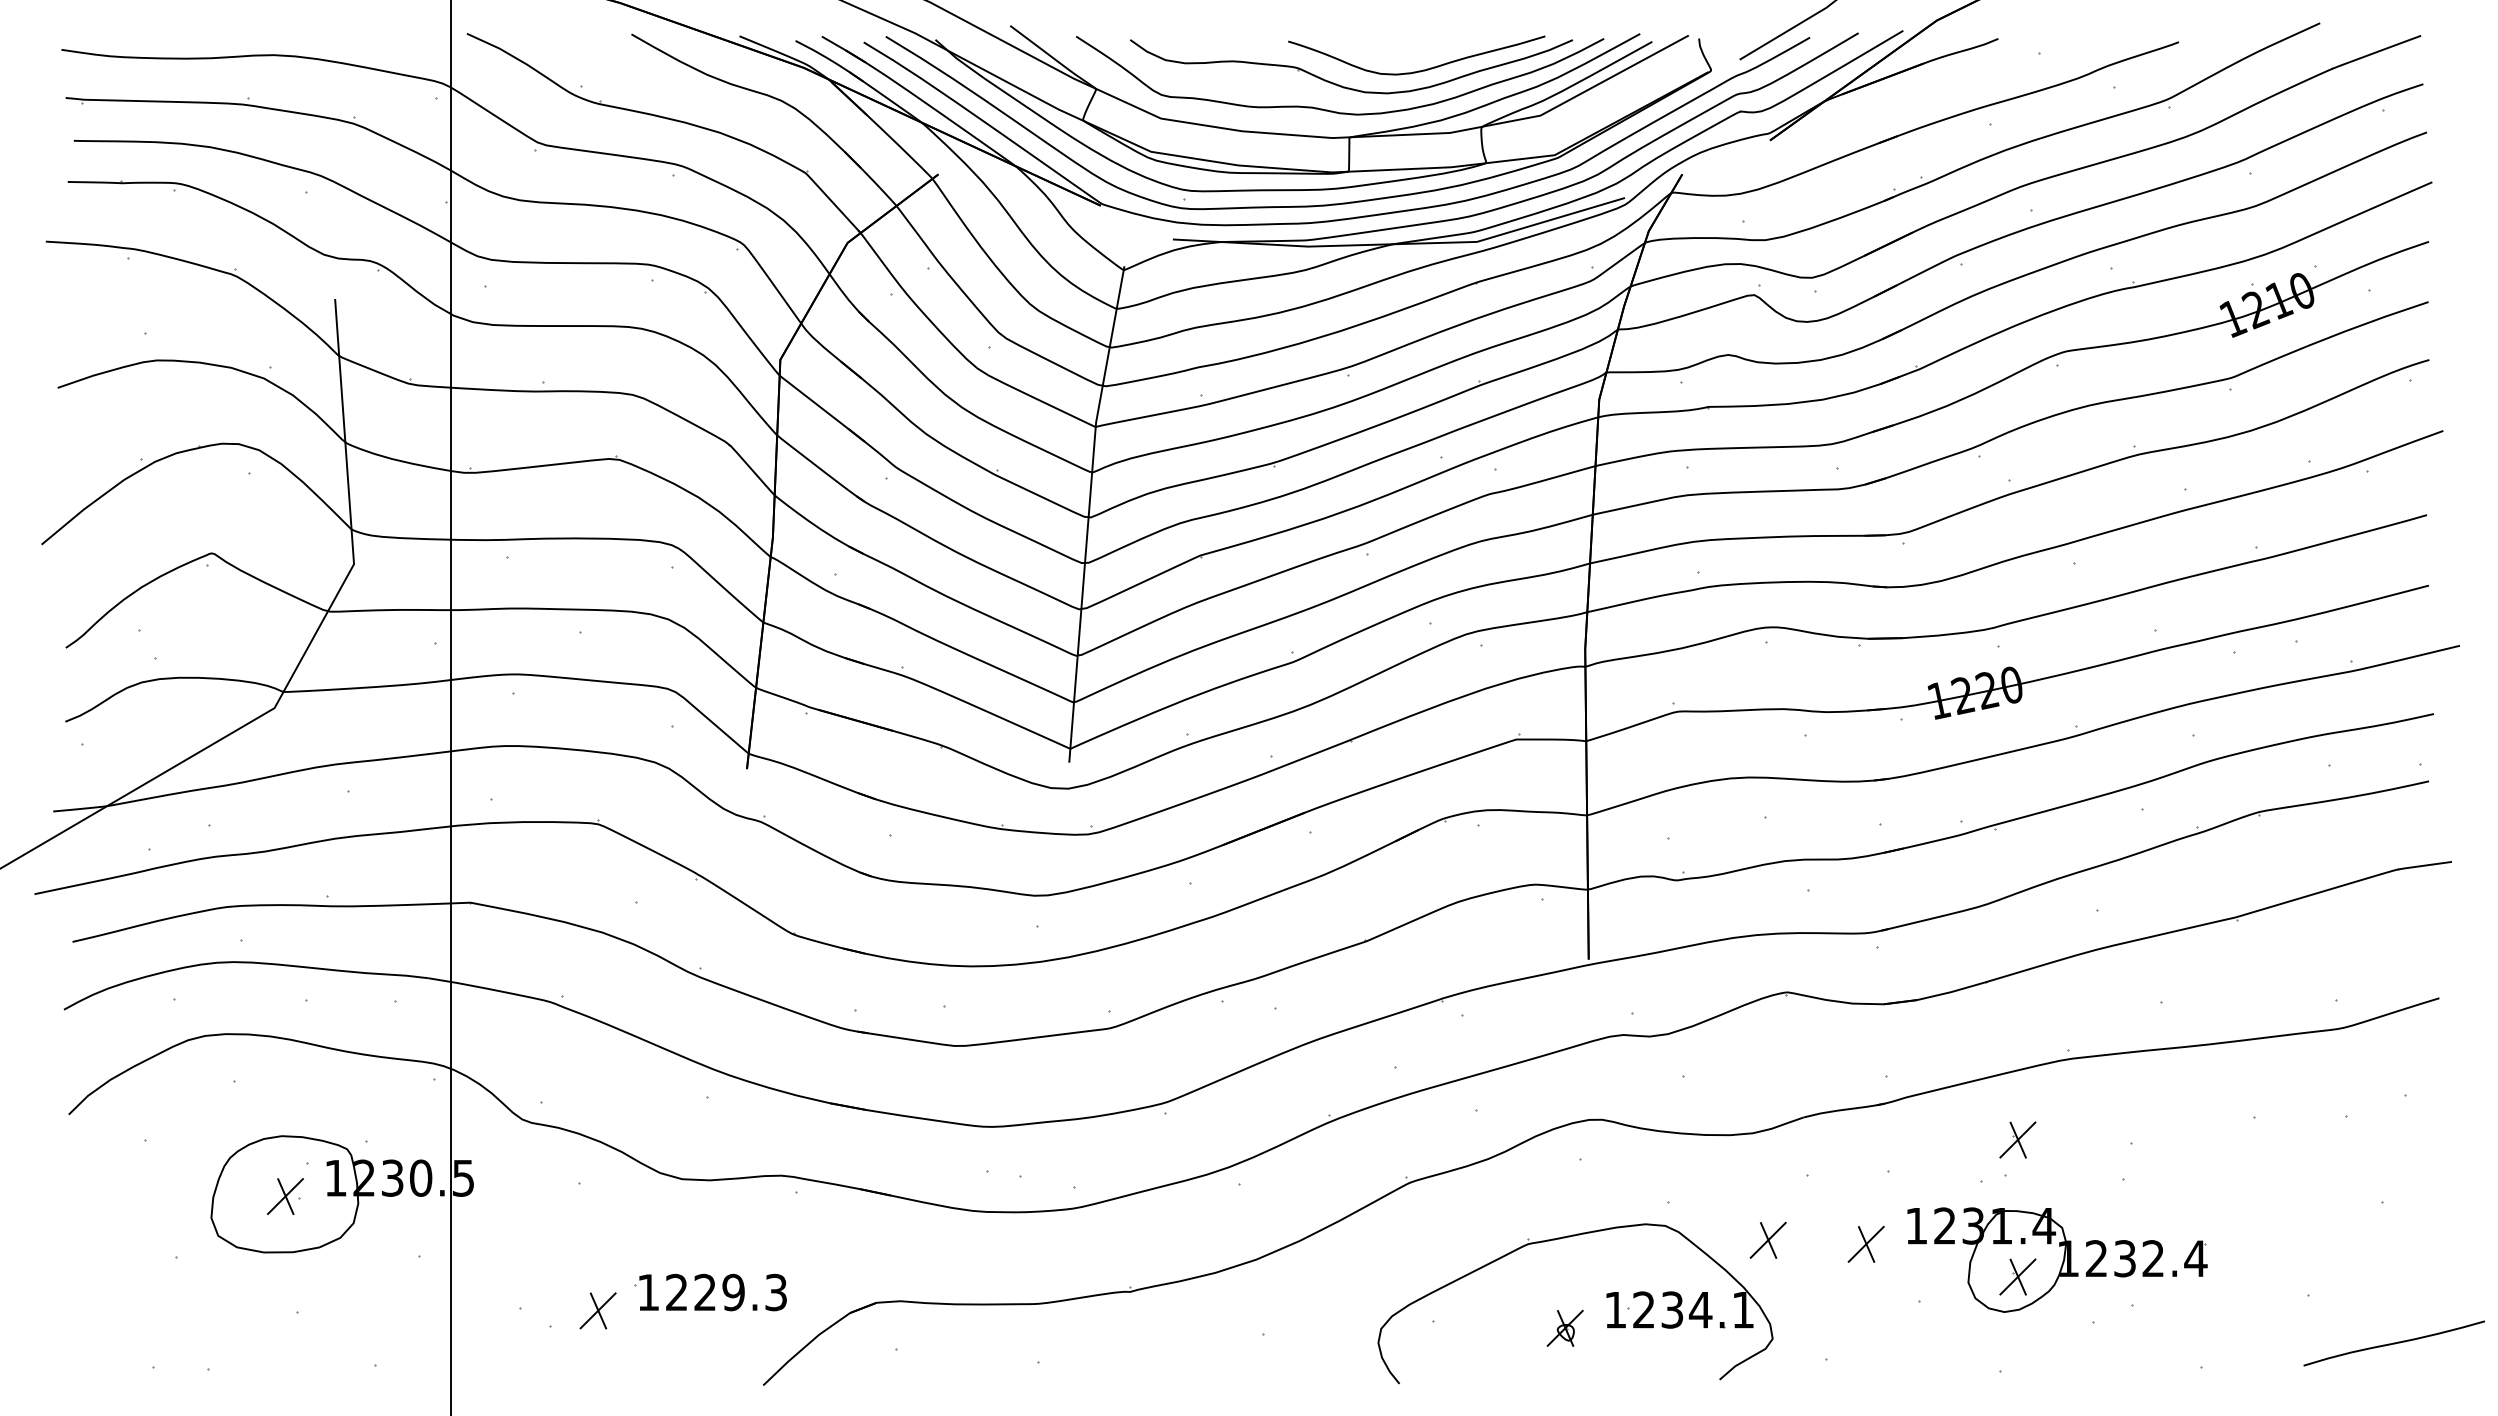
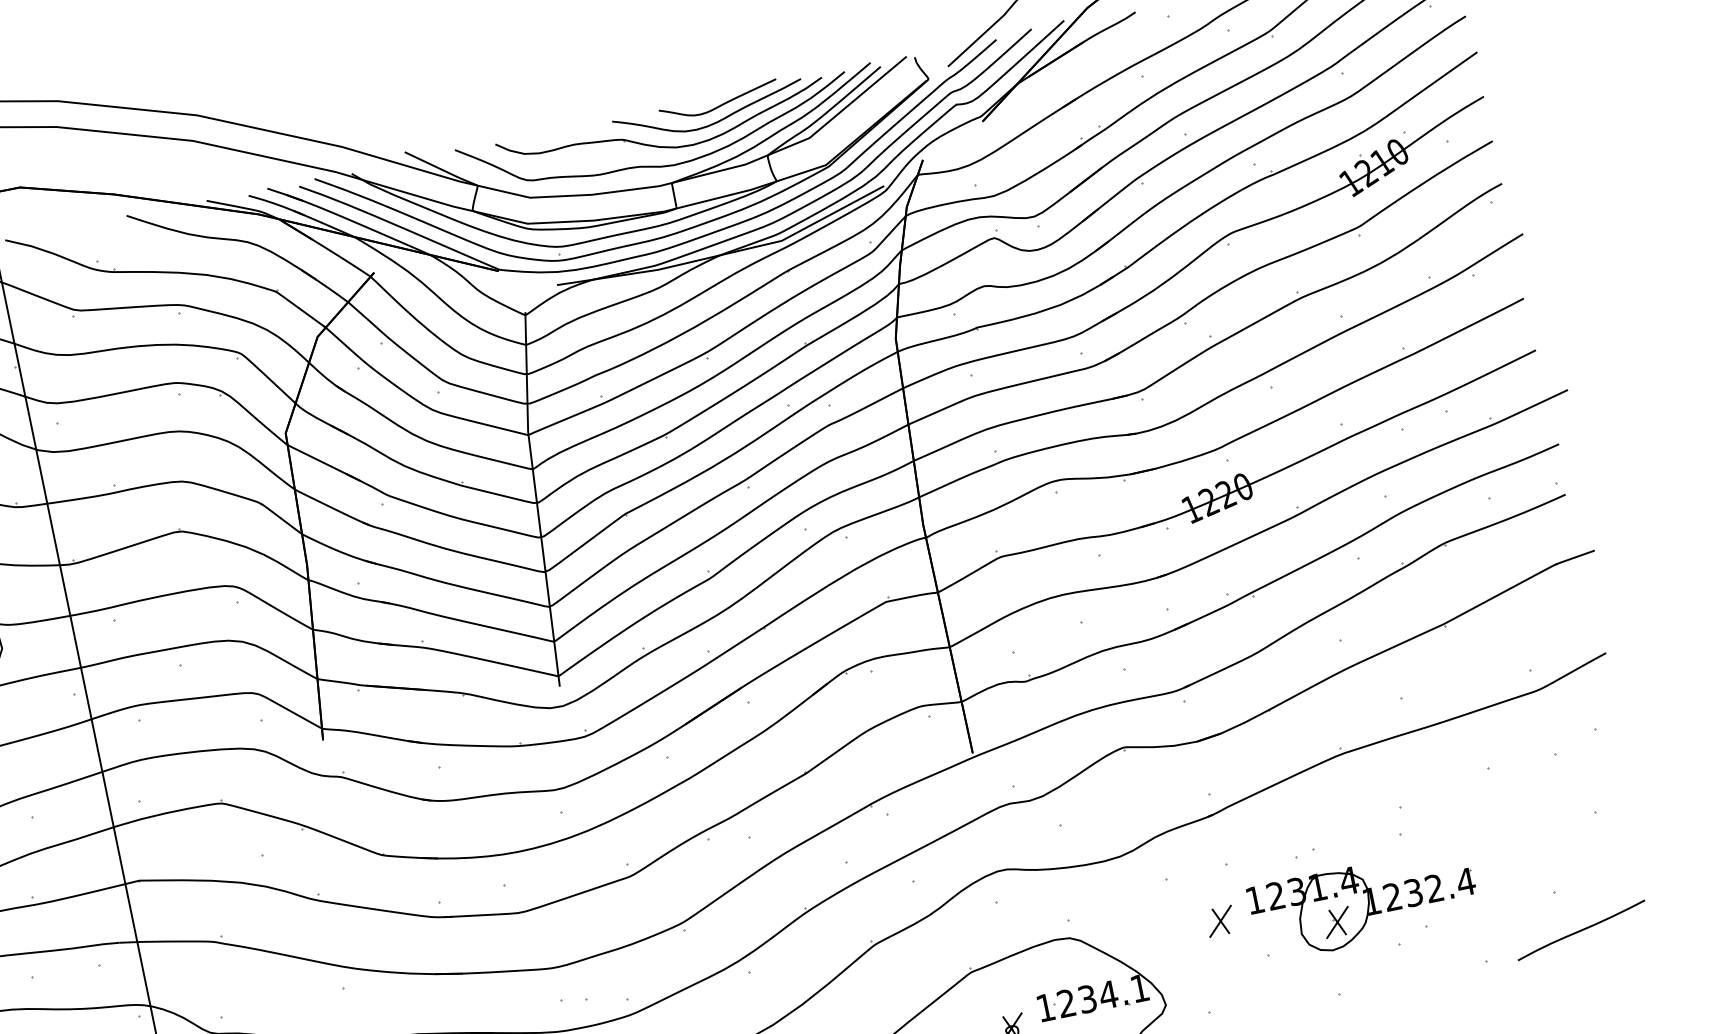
curve: (1433, 48) -> (720, 104), added
part: (2017, 1139) -> (1316, 821), removed
part: (1767, 1239) -> (1147, 932), removed
curve: (2393, 1343) -> (1580, 930), moved

